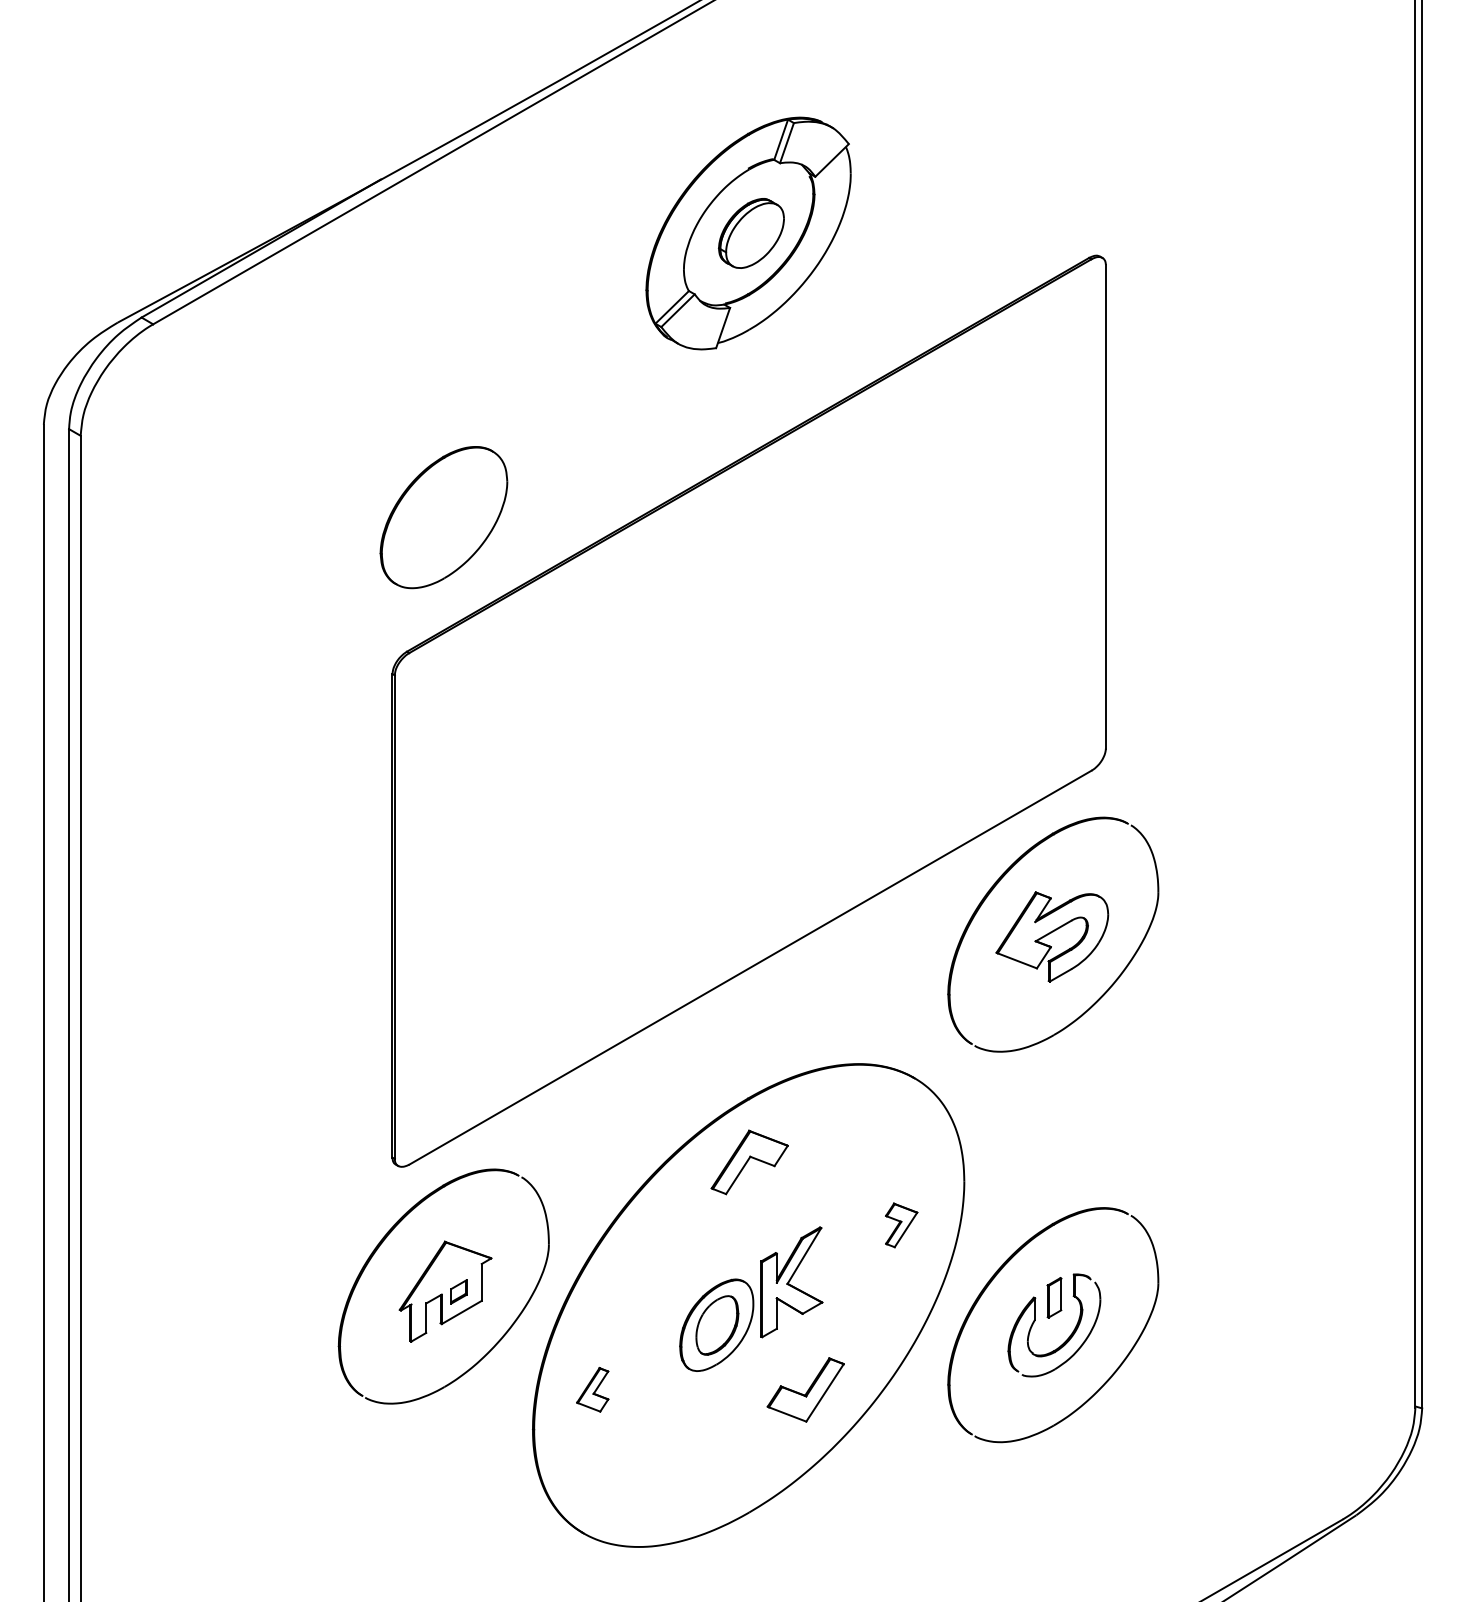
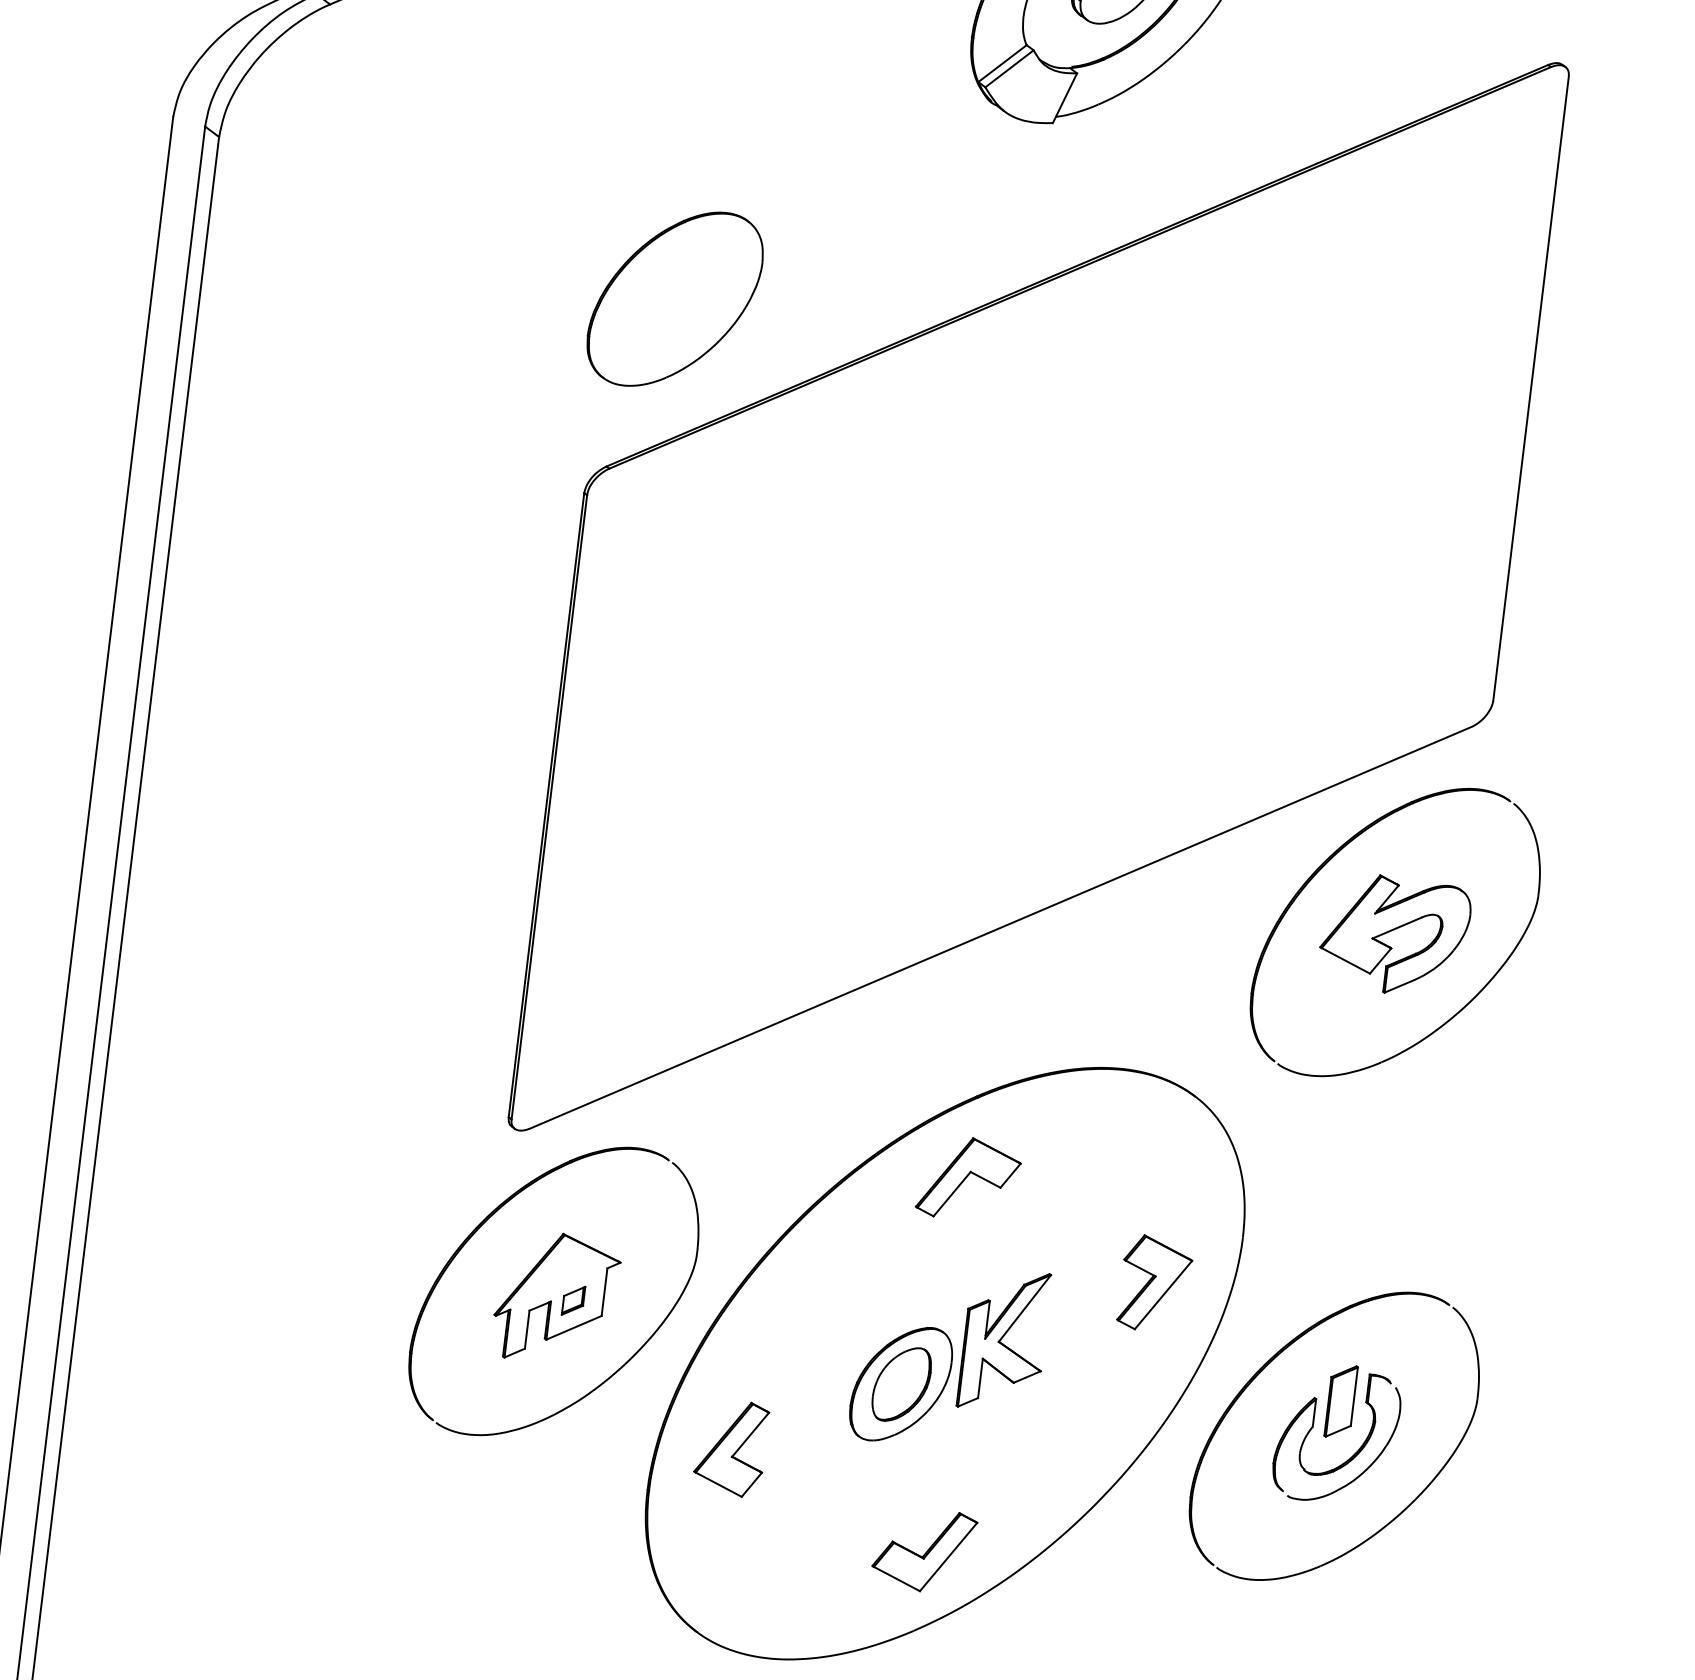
part: (901, 1225) -> (1155, 1284), size x1.67
part: (1054, 1297) -> (1341, 1401), size x1.43
part: (592, 1389) -> (730, 1447), size x1.67
part: (805, 1389) -> (923, 1549), moved

